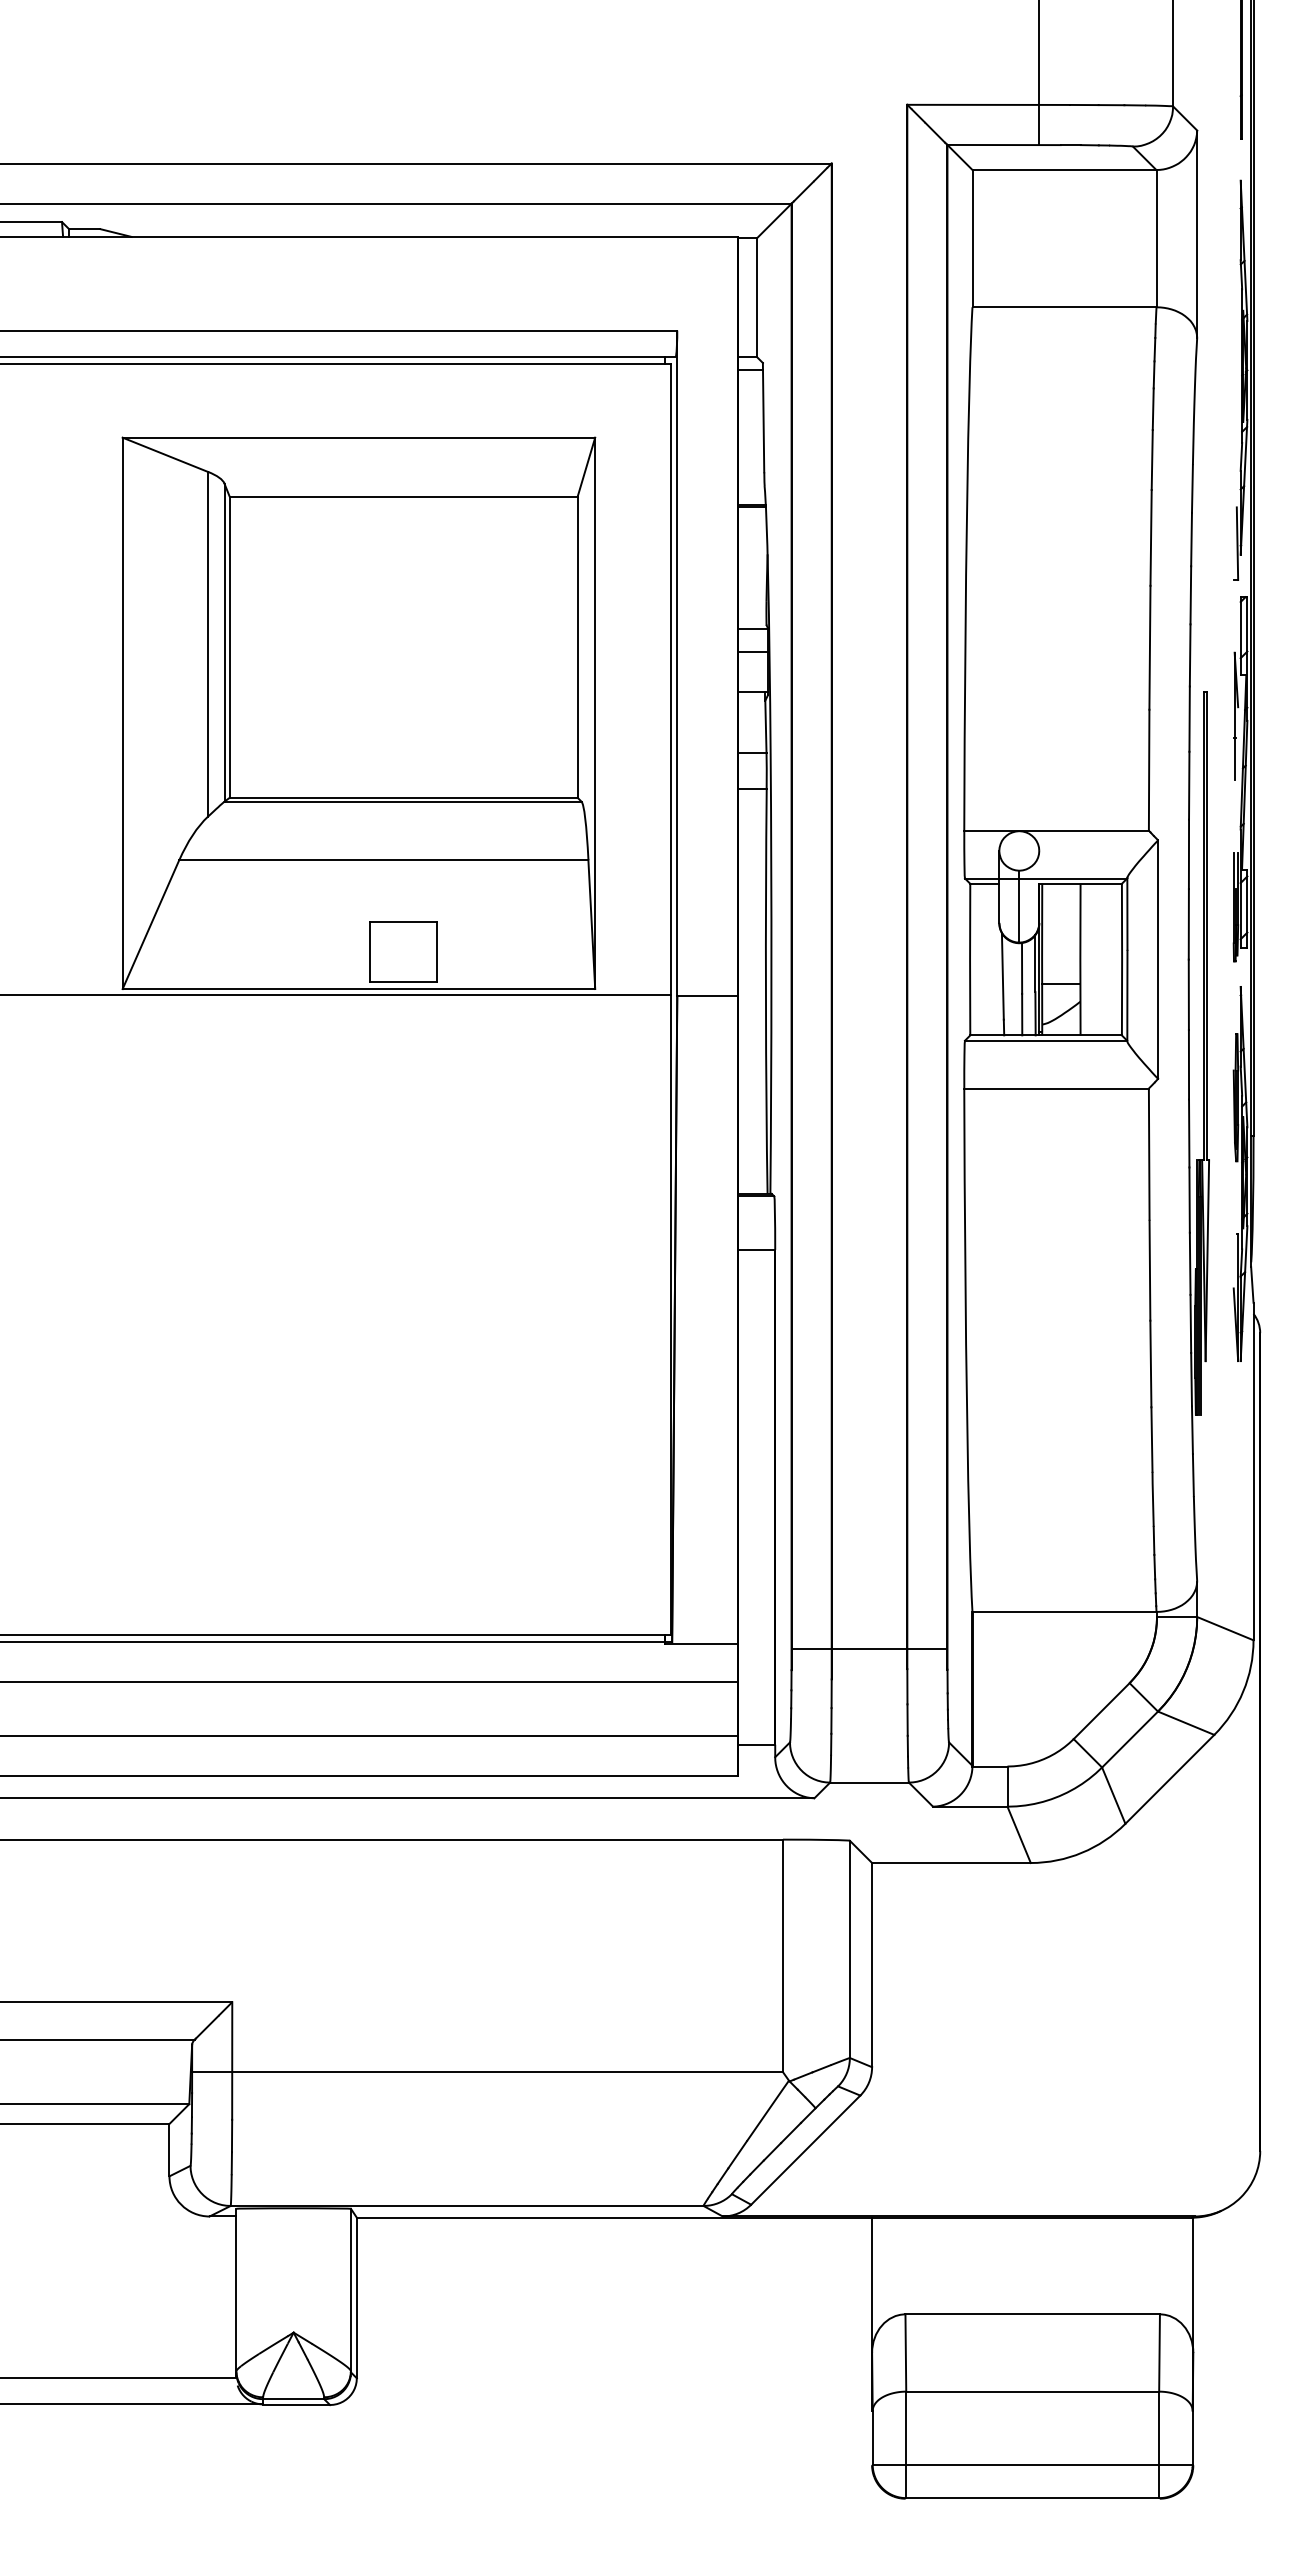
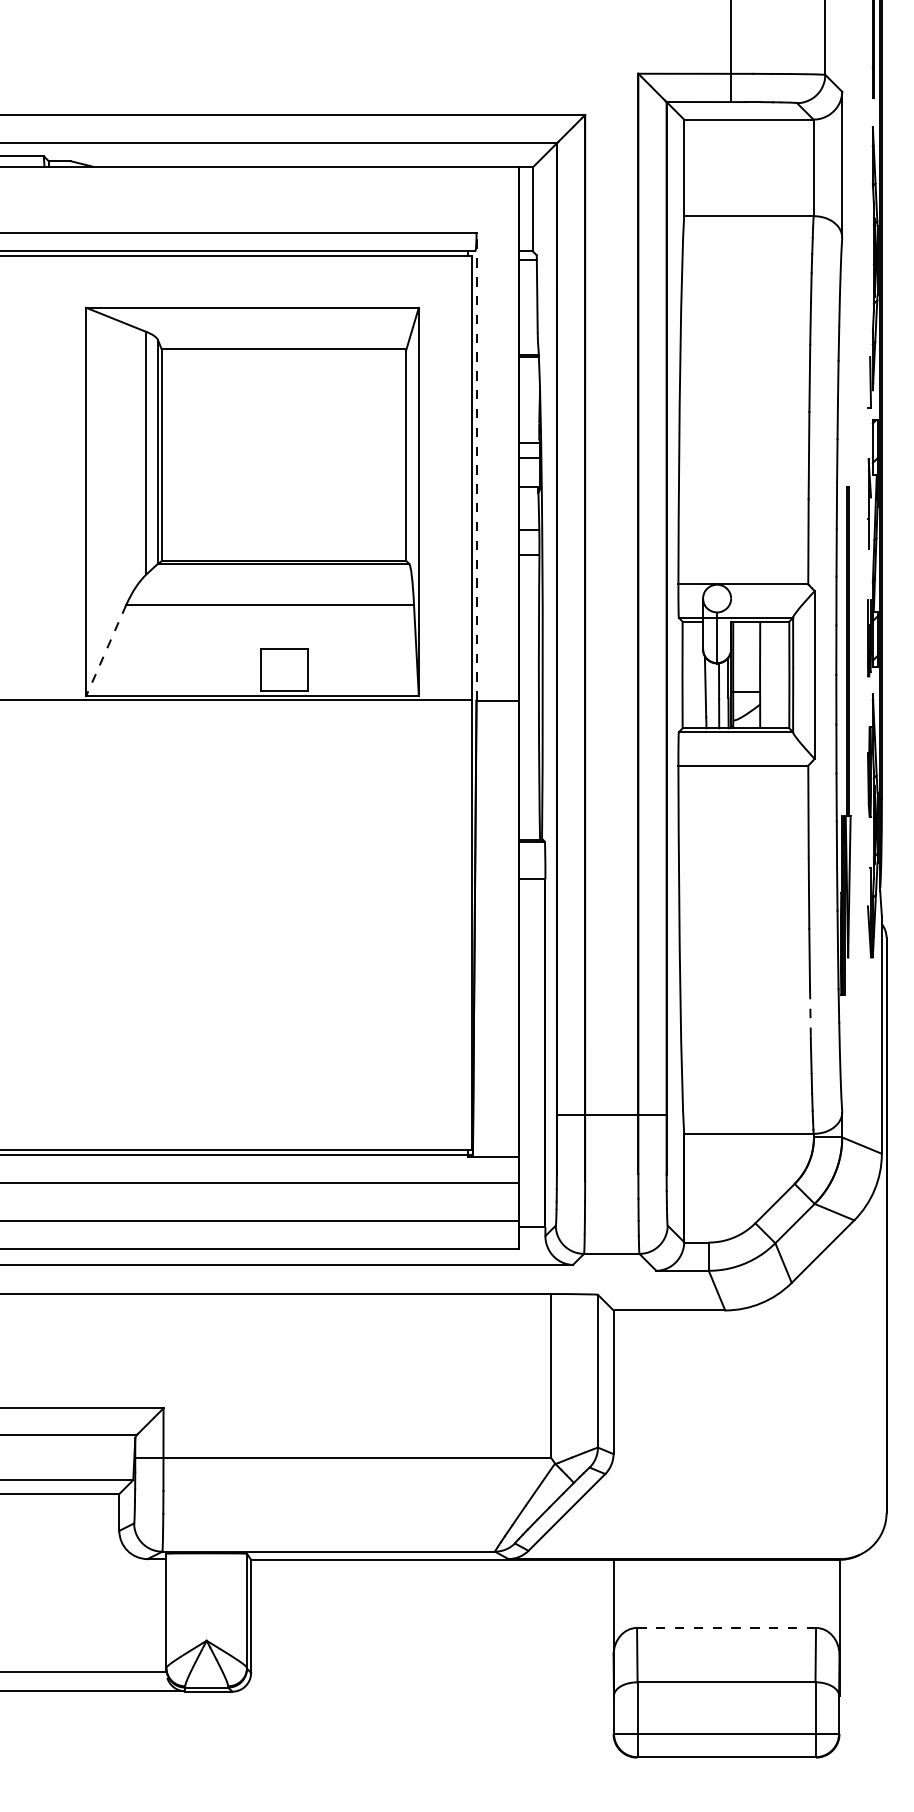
line: (677, 663) -> (476, 466), solid -> dashed
line: (150, 925) -> (106, 651), solid -> dashed
line: (1151, 1440) -> (810, 1013), solid -> dashed
line: (869, 1648) -> (611, 1114), moved
line: (1032, 2314) -> (726, 1628), solid -> dashed

